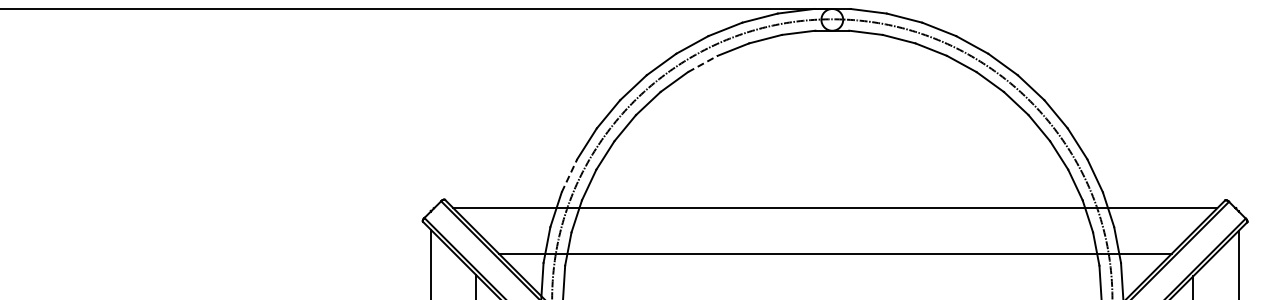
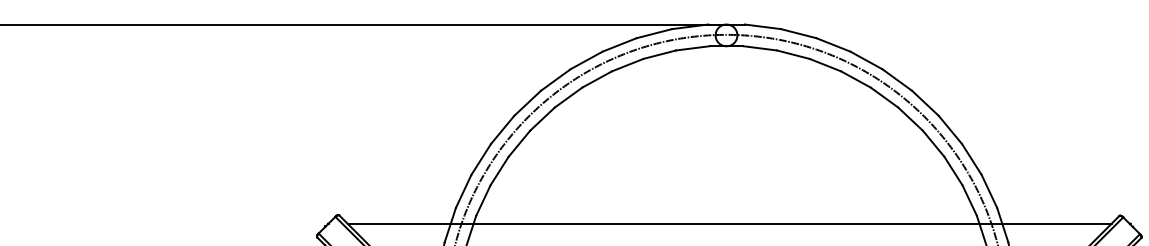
line: (702, 63) -> (596, 79), dashed -> solid
line: (569, 175) -> (463, 191), dashed -> solid

